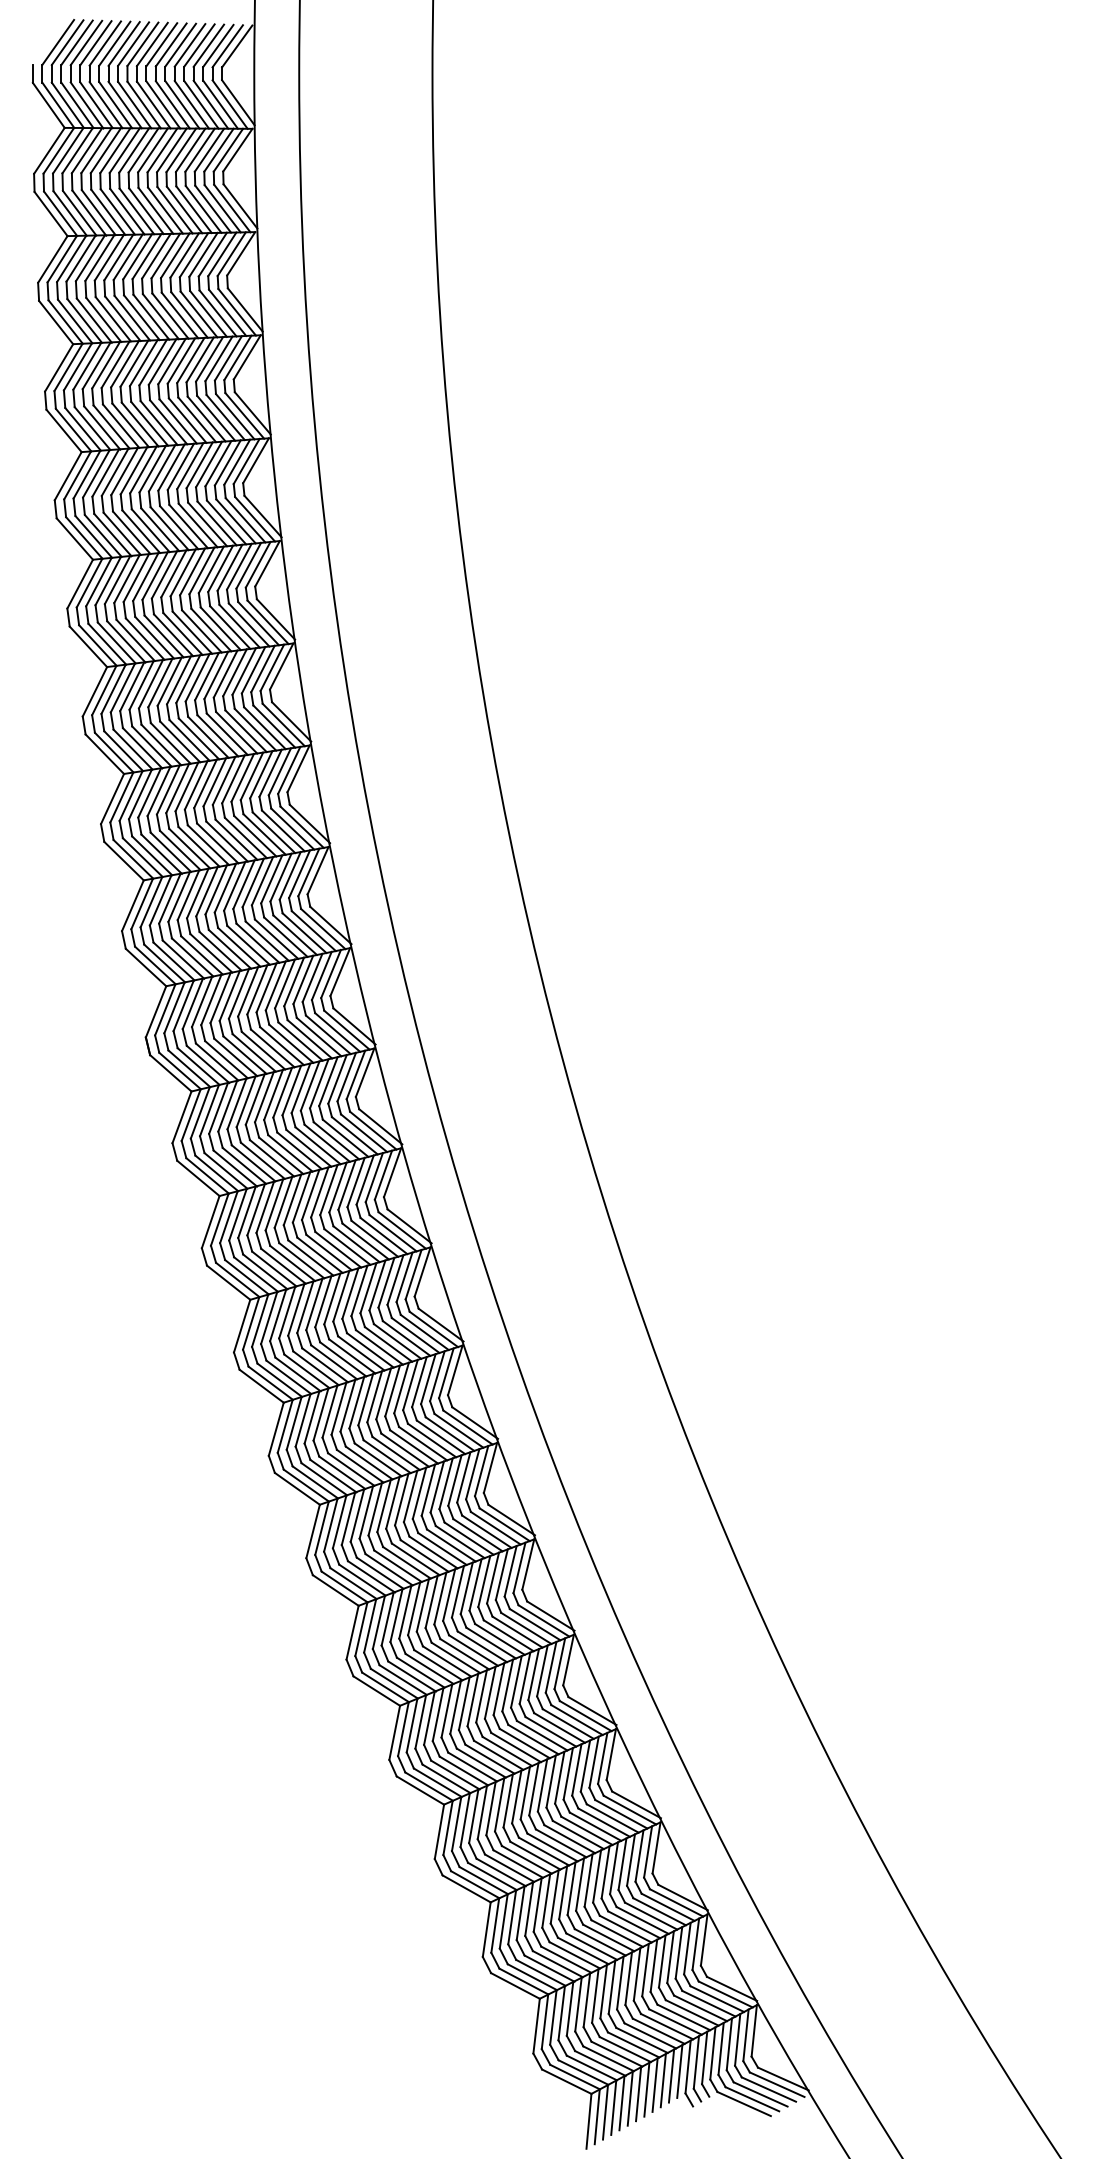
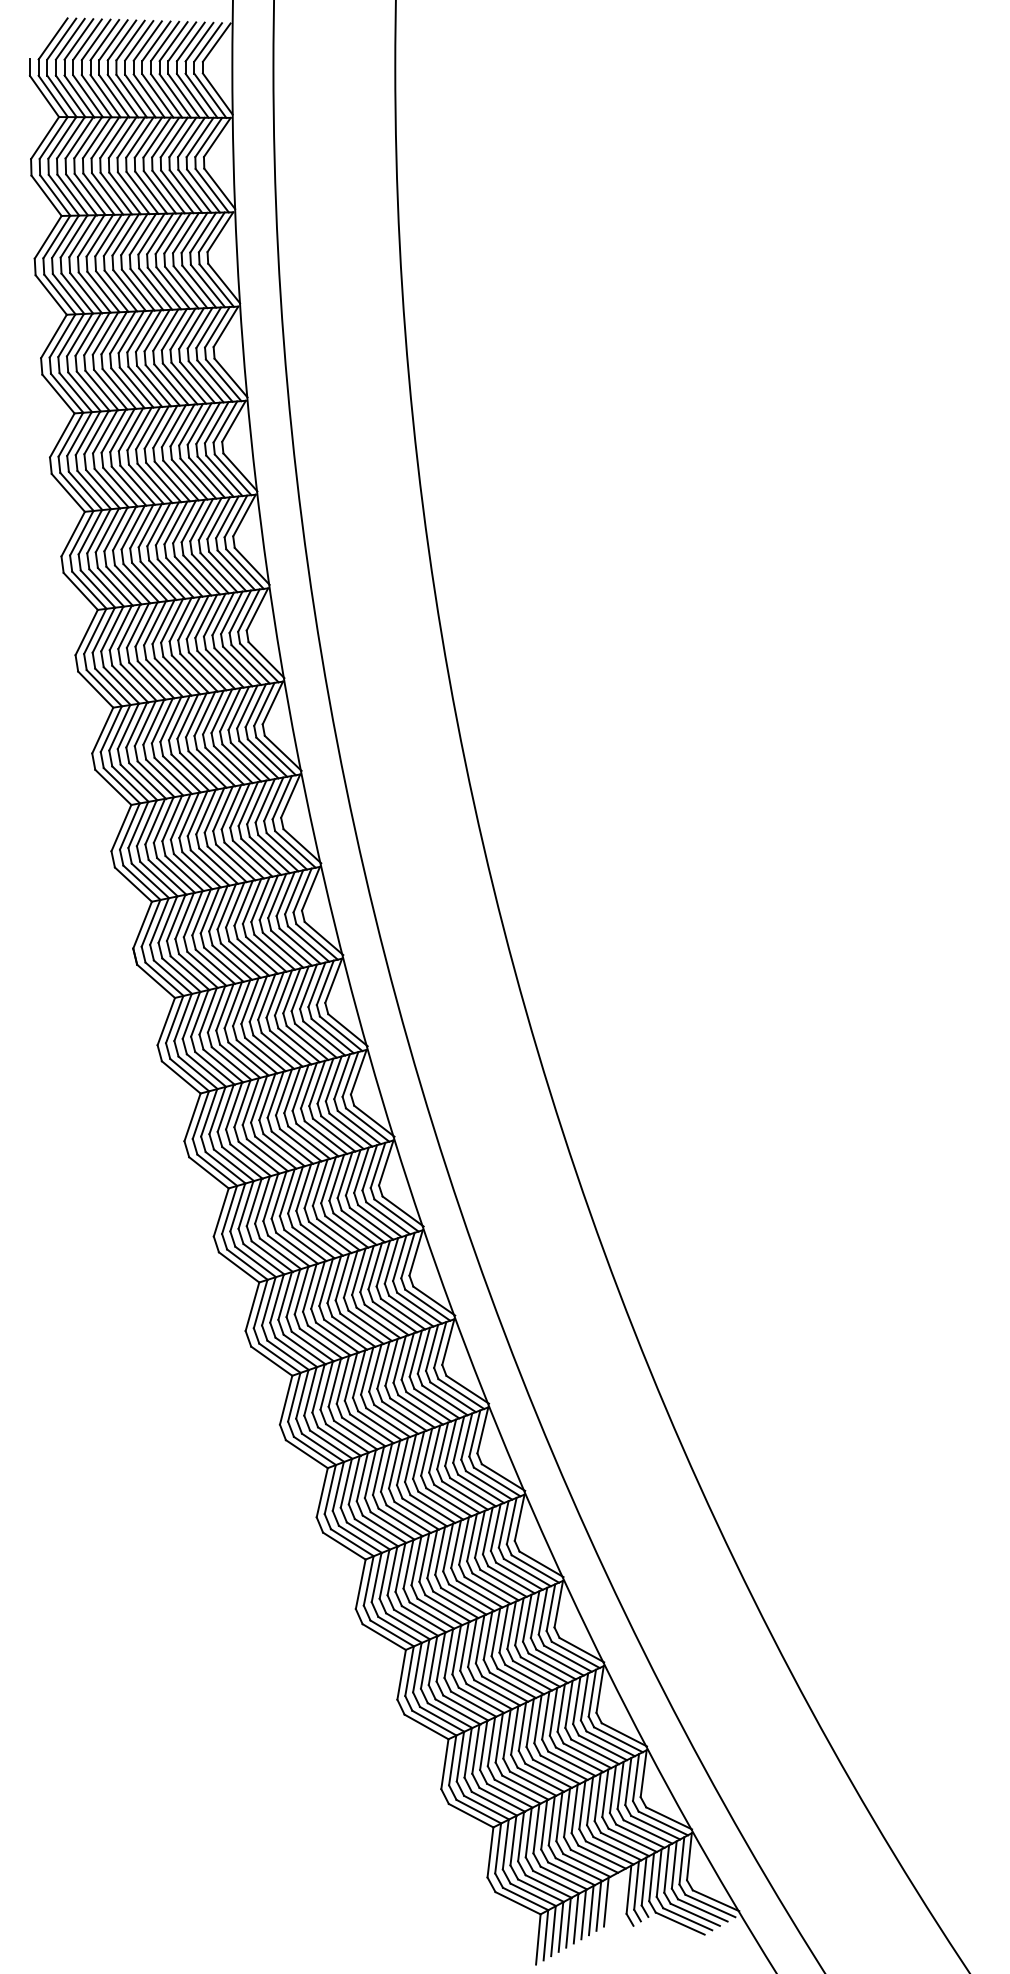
line: (679, 2071) -> (621, 1893), removed
line: (671, 2075) -> (613, 1897), removed

